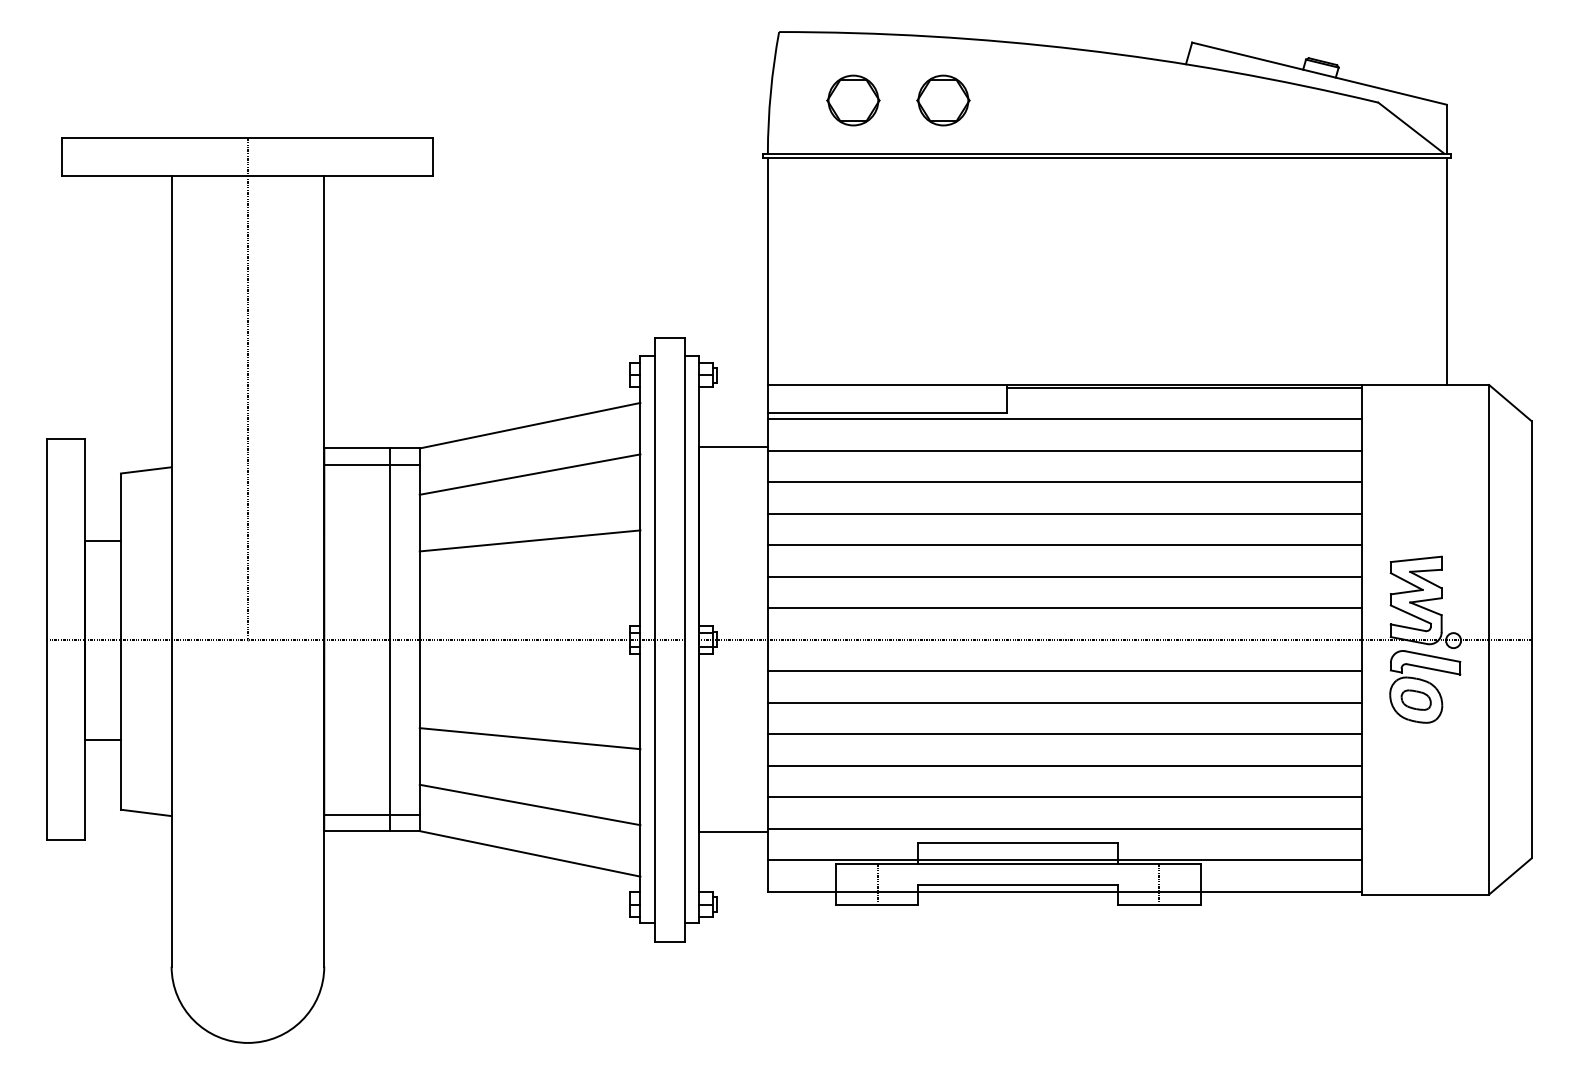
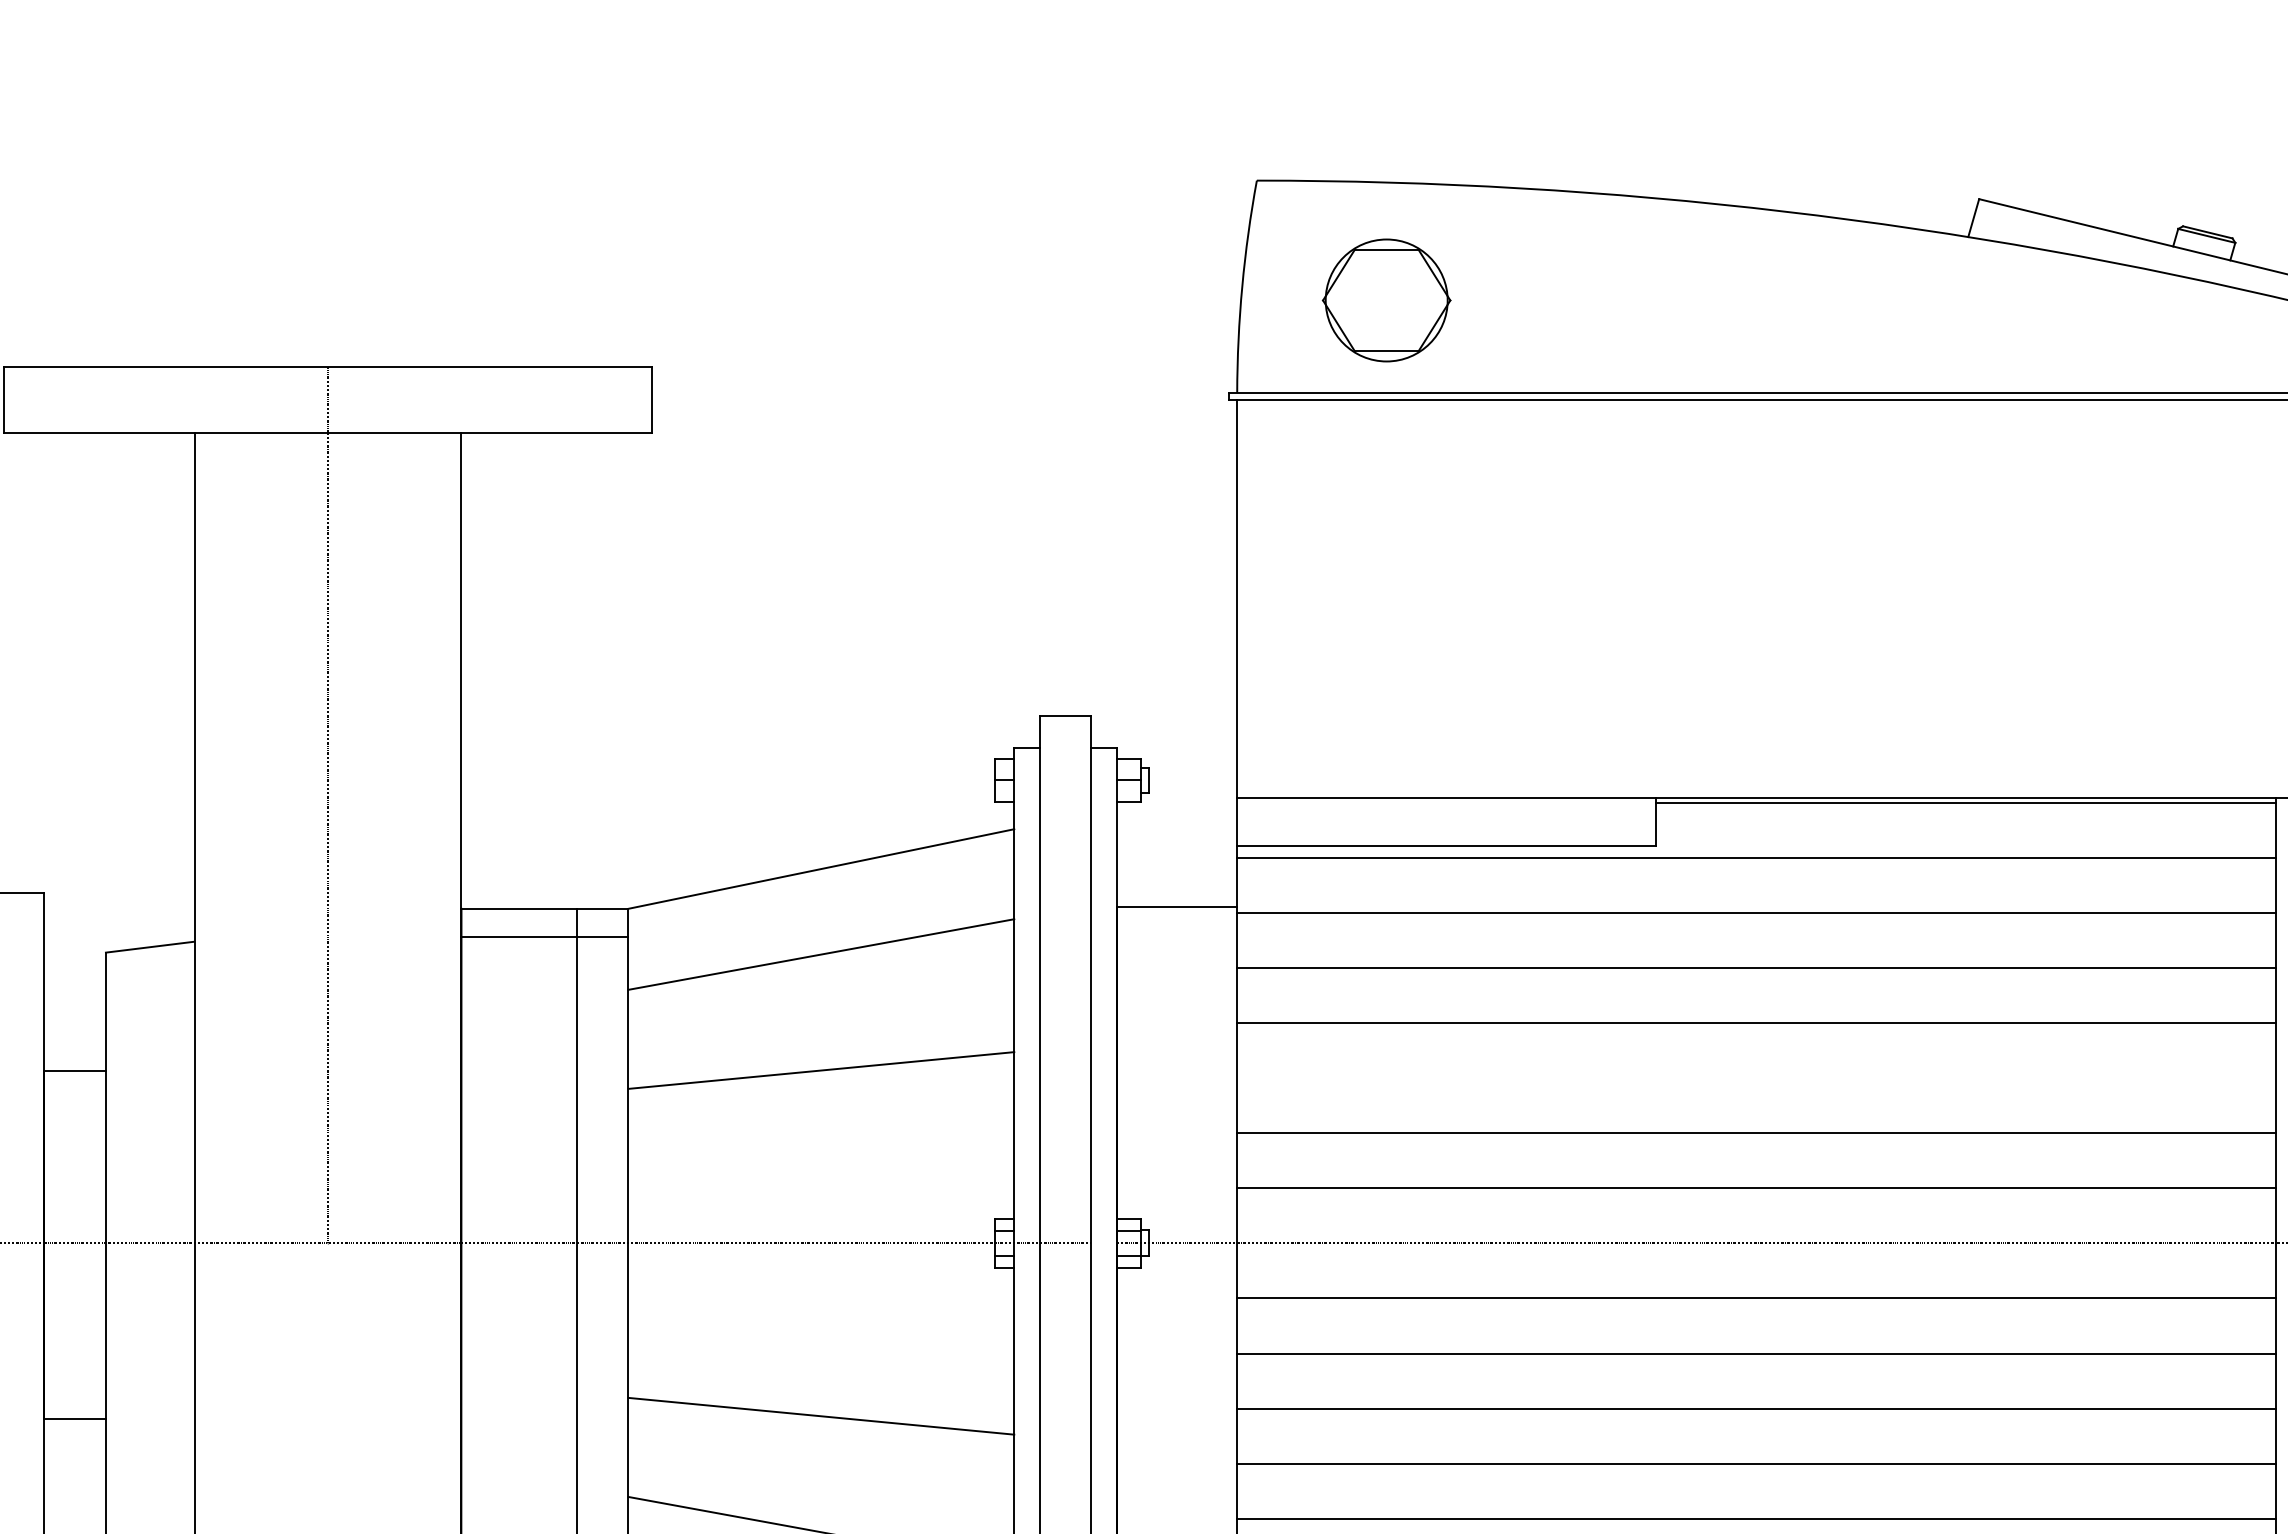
part: (853, 100) -> (1386, 300), size x1.4
part: (943, 100) -> (1544, 300), removed
line: (1064, 545) -> (1755, 1078), removed

